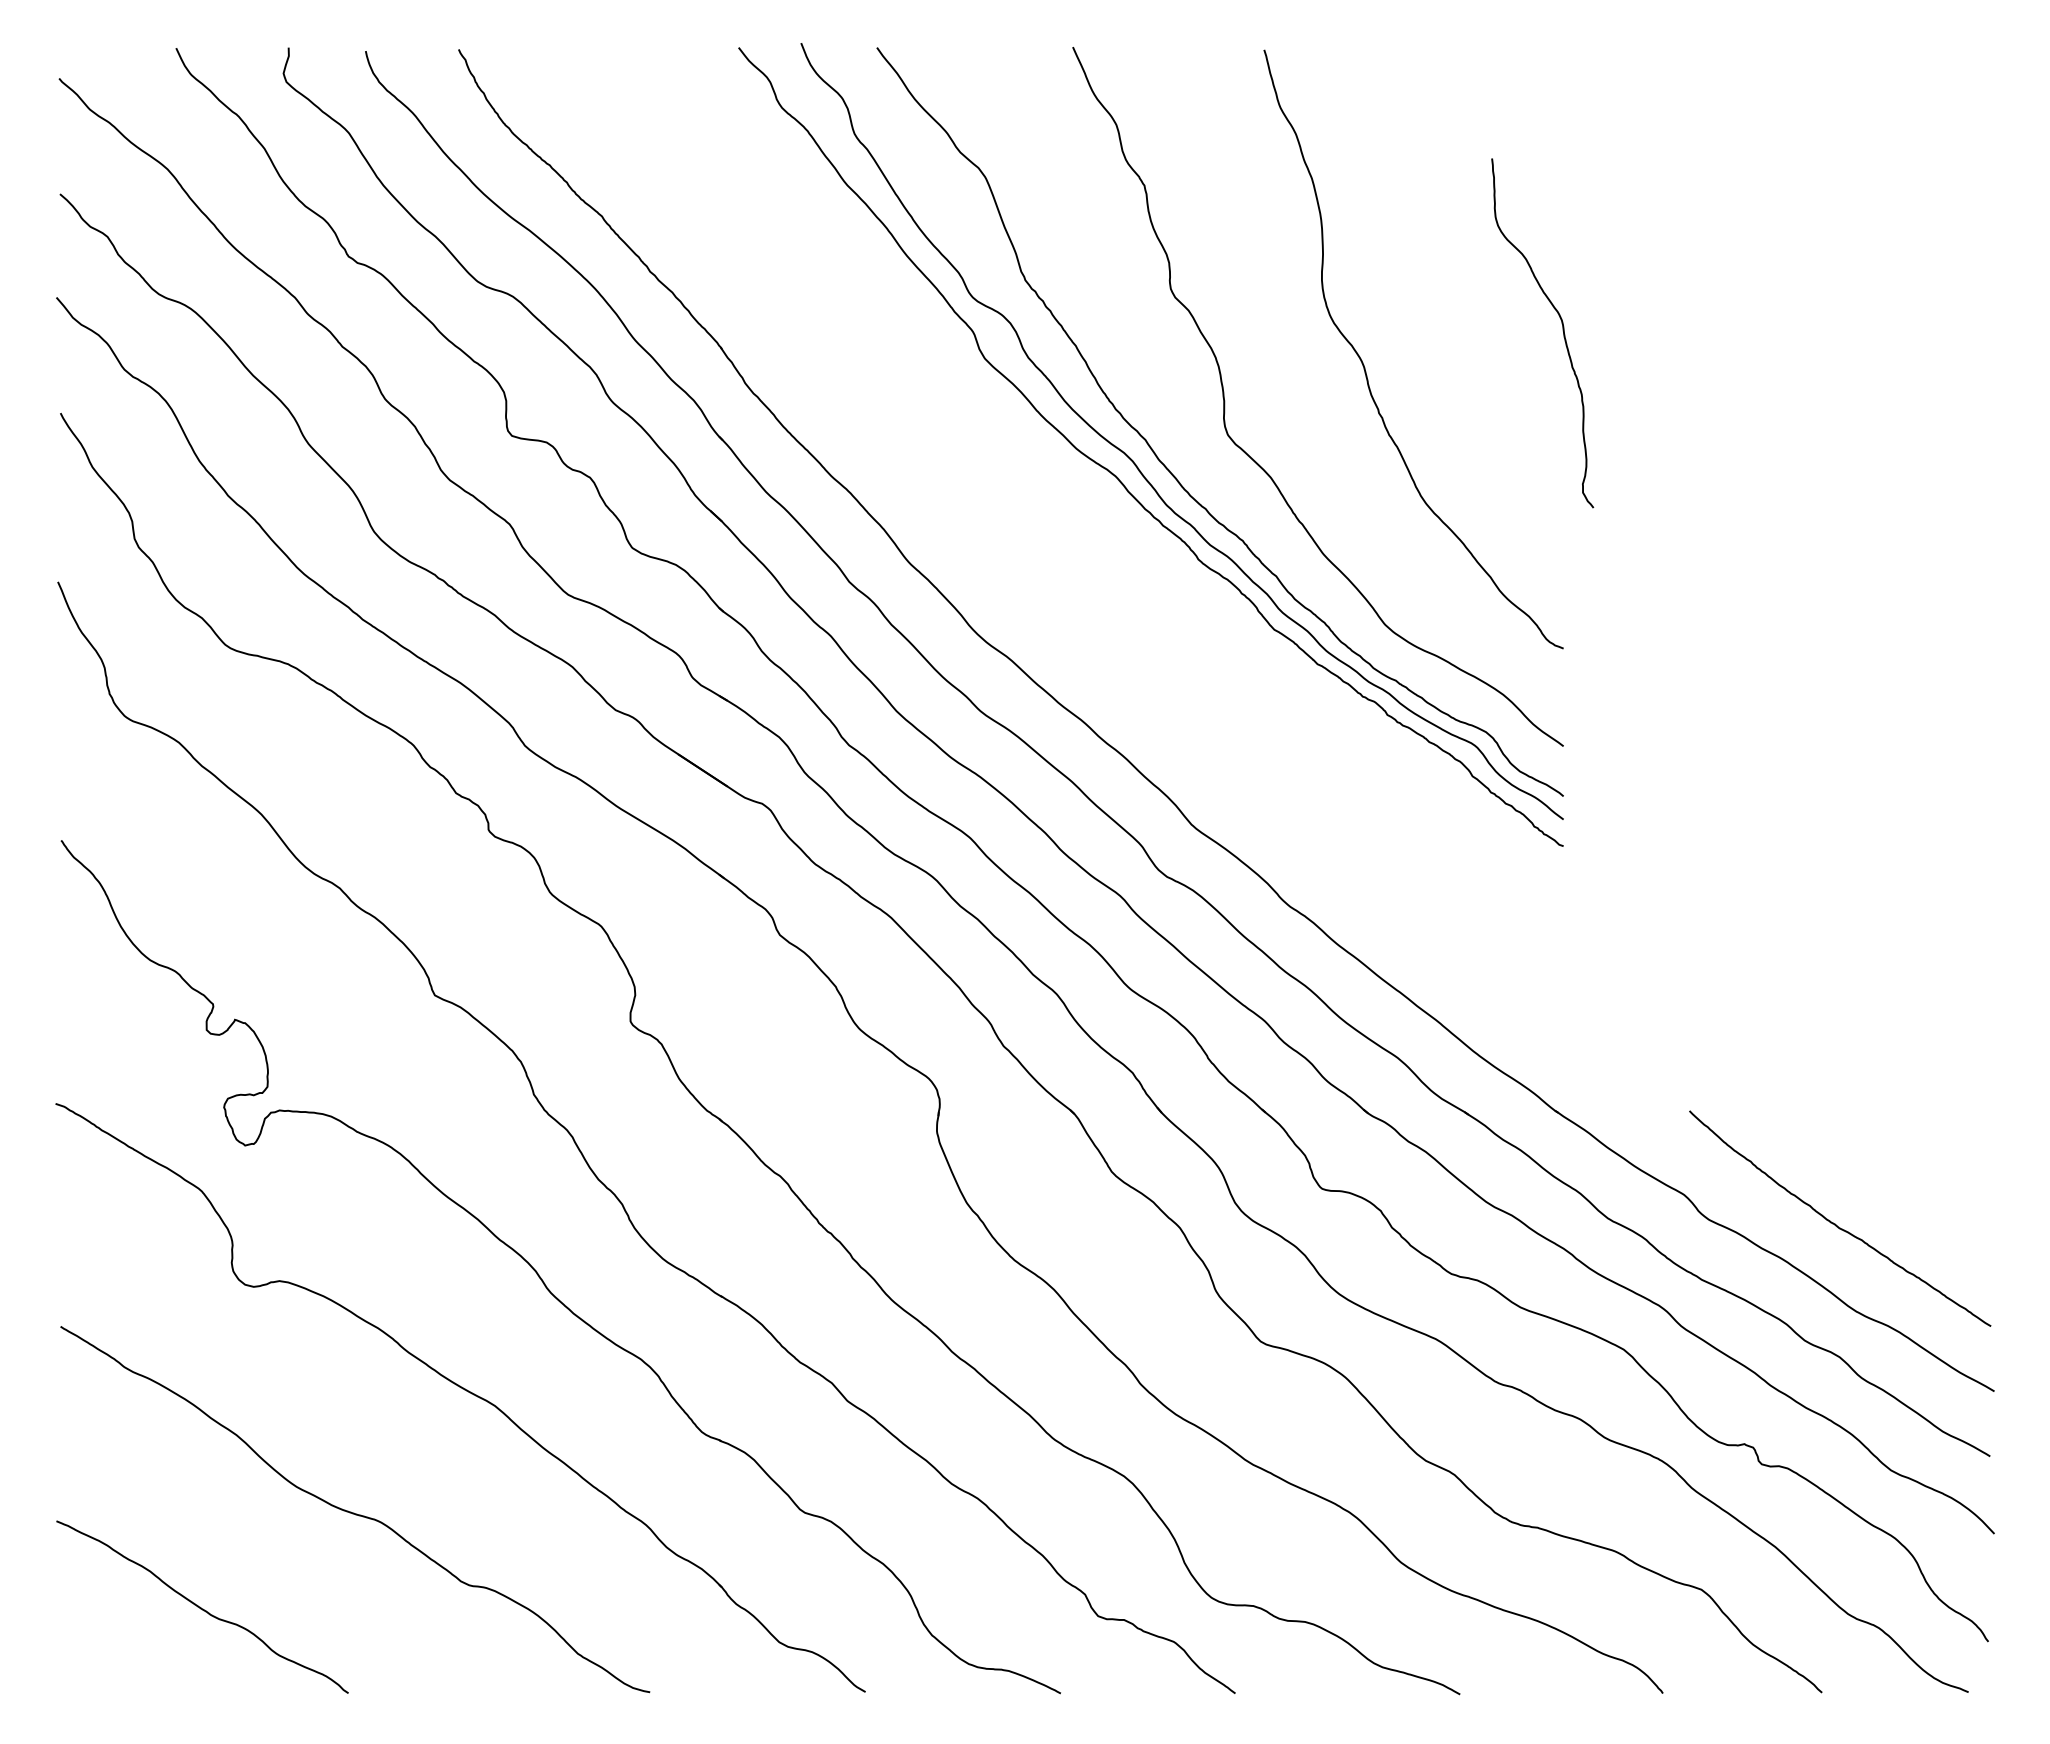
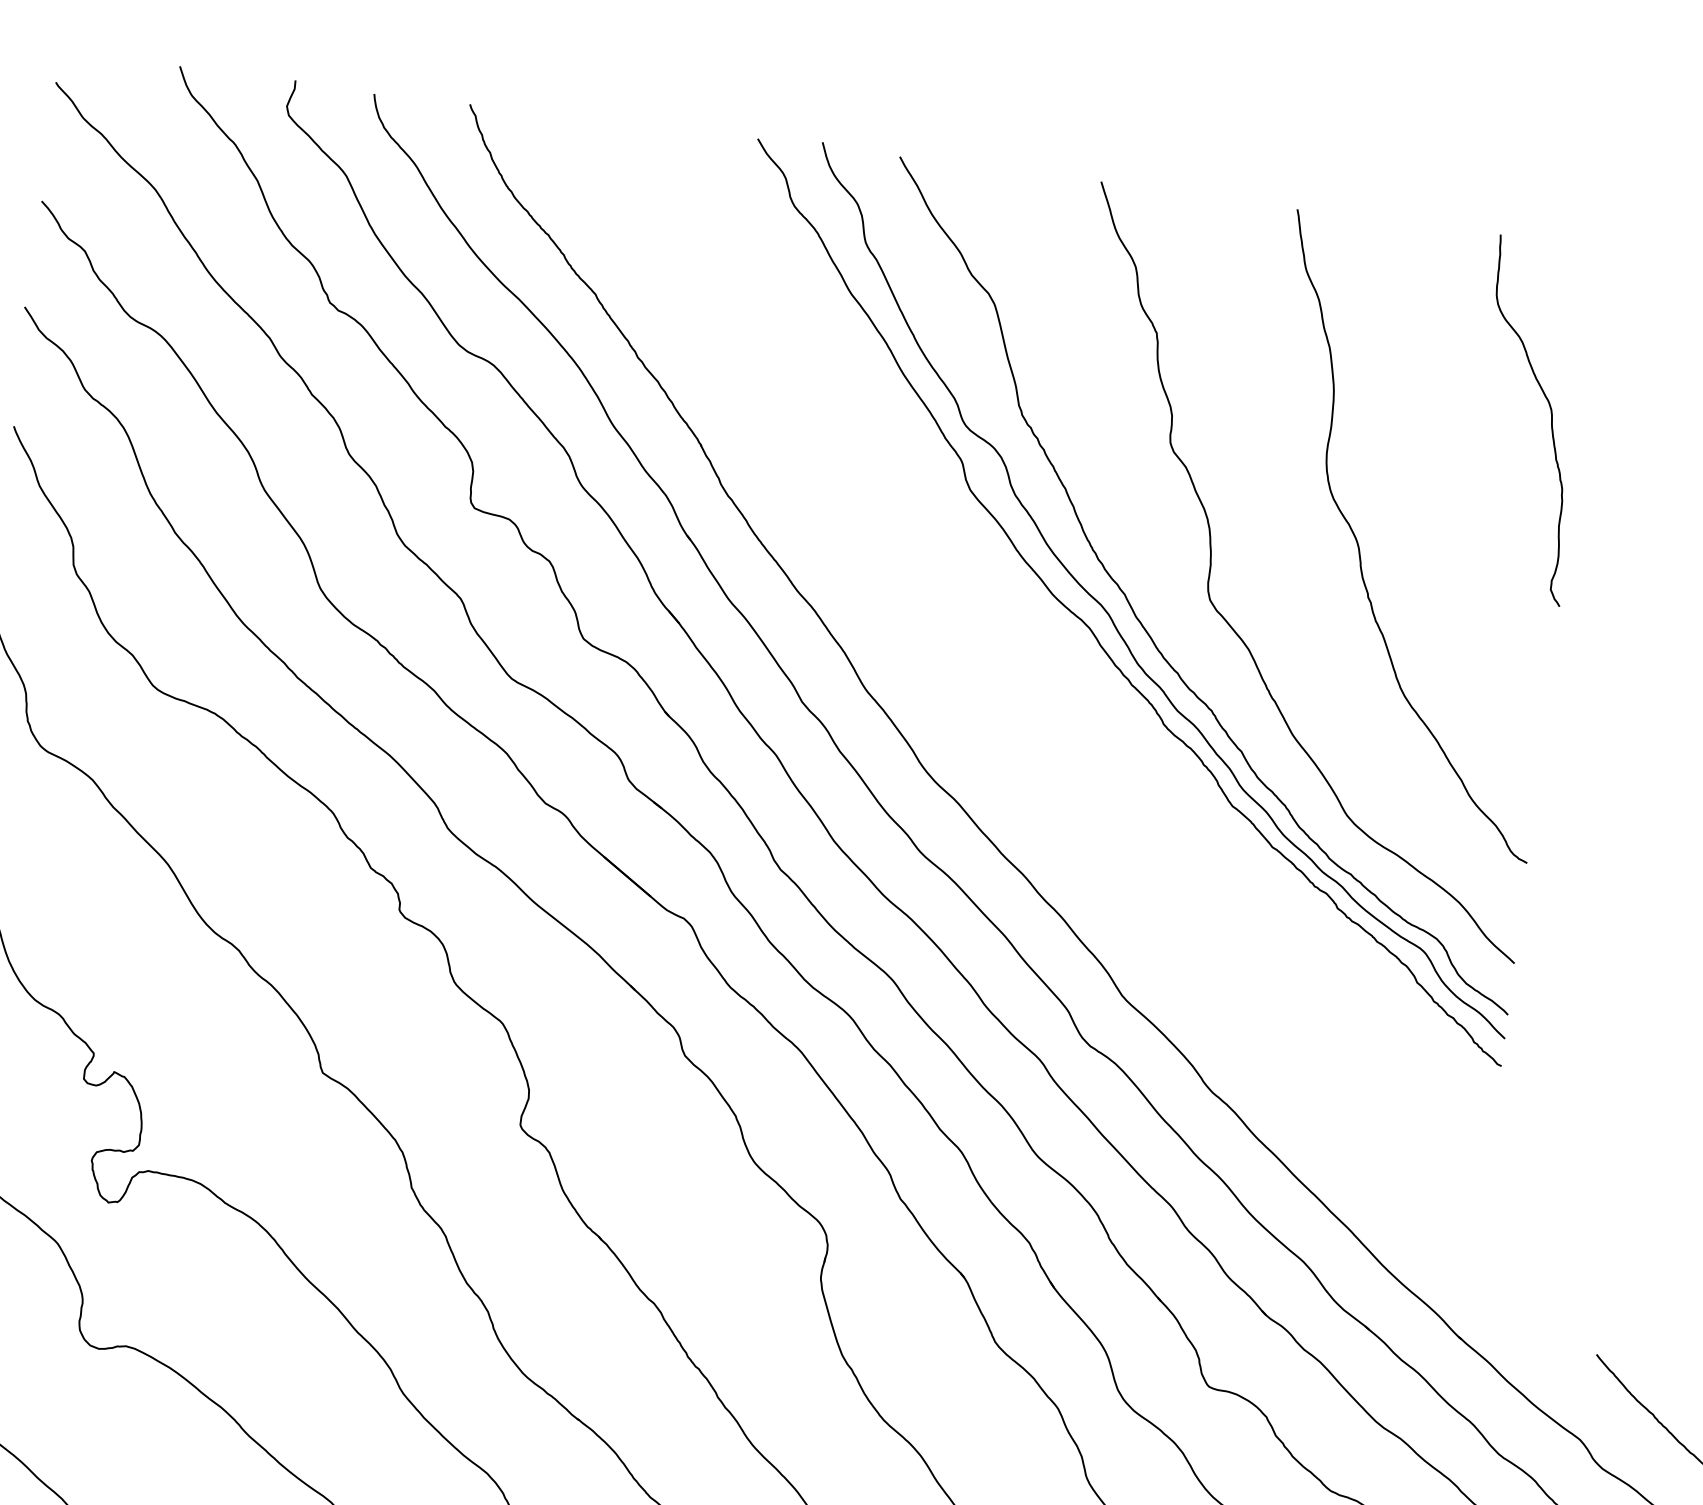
curve: (1562, 331) -> (1550, 421), moved

